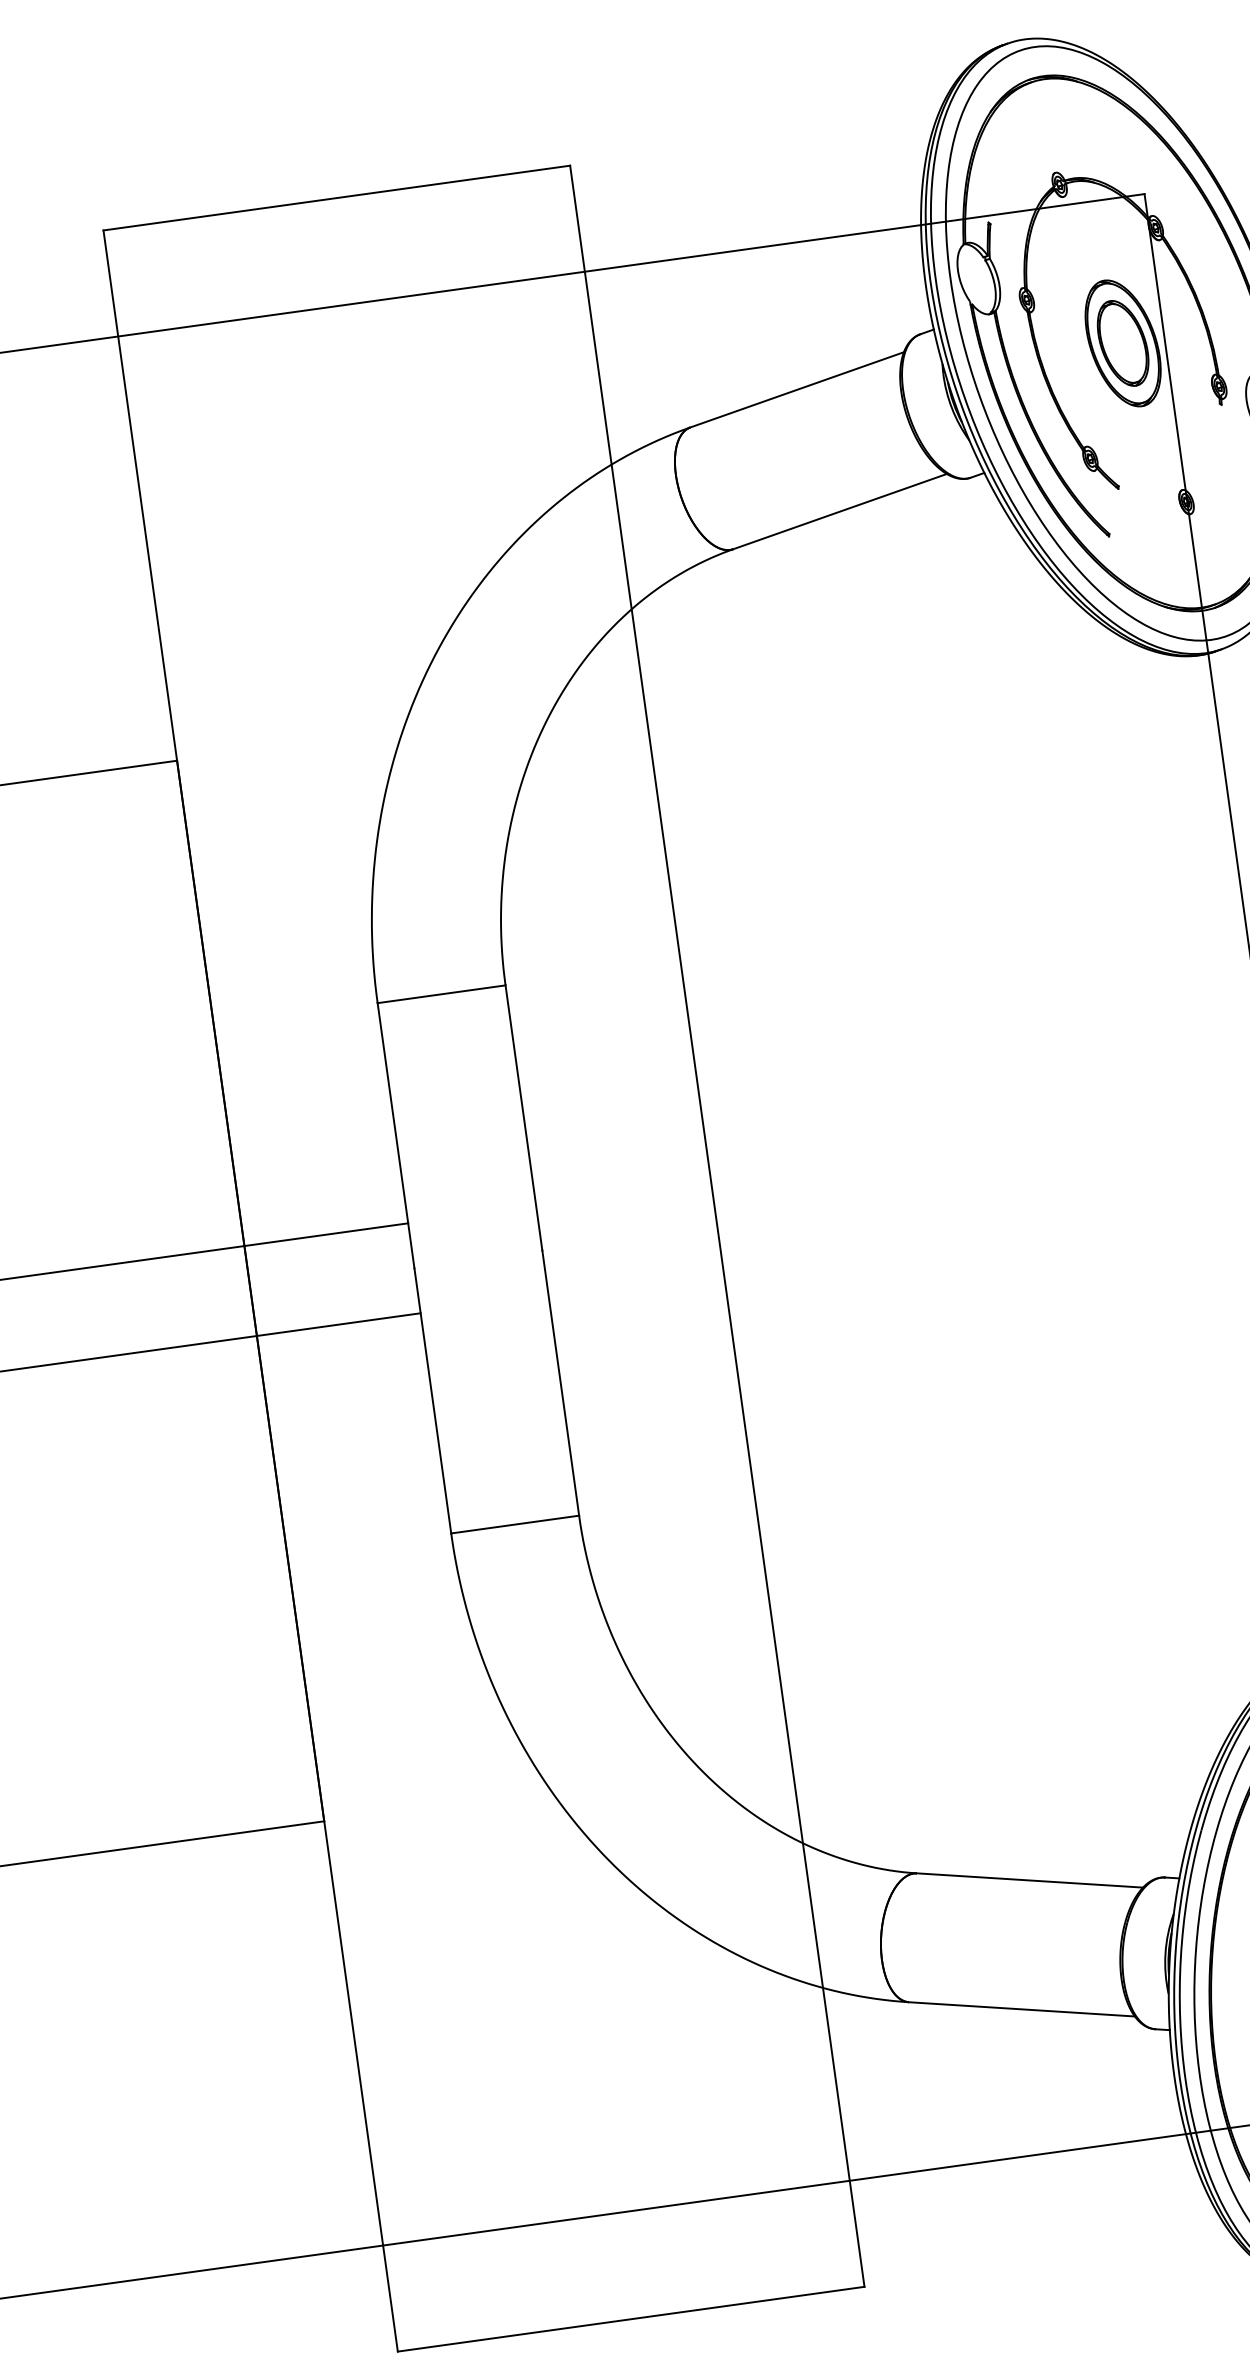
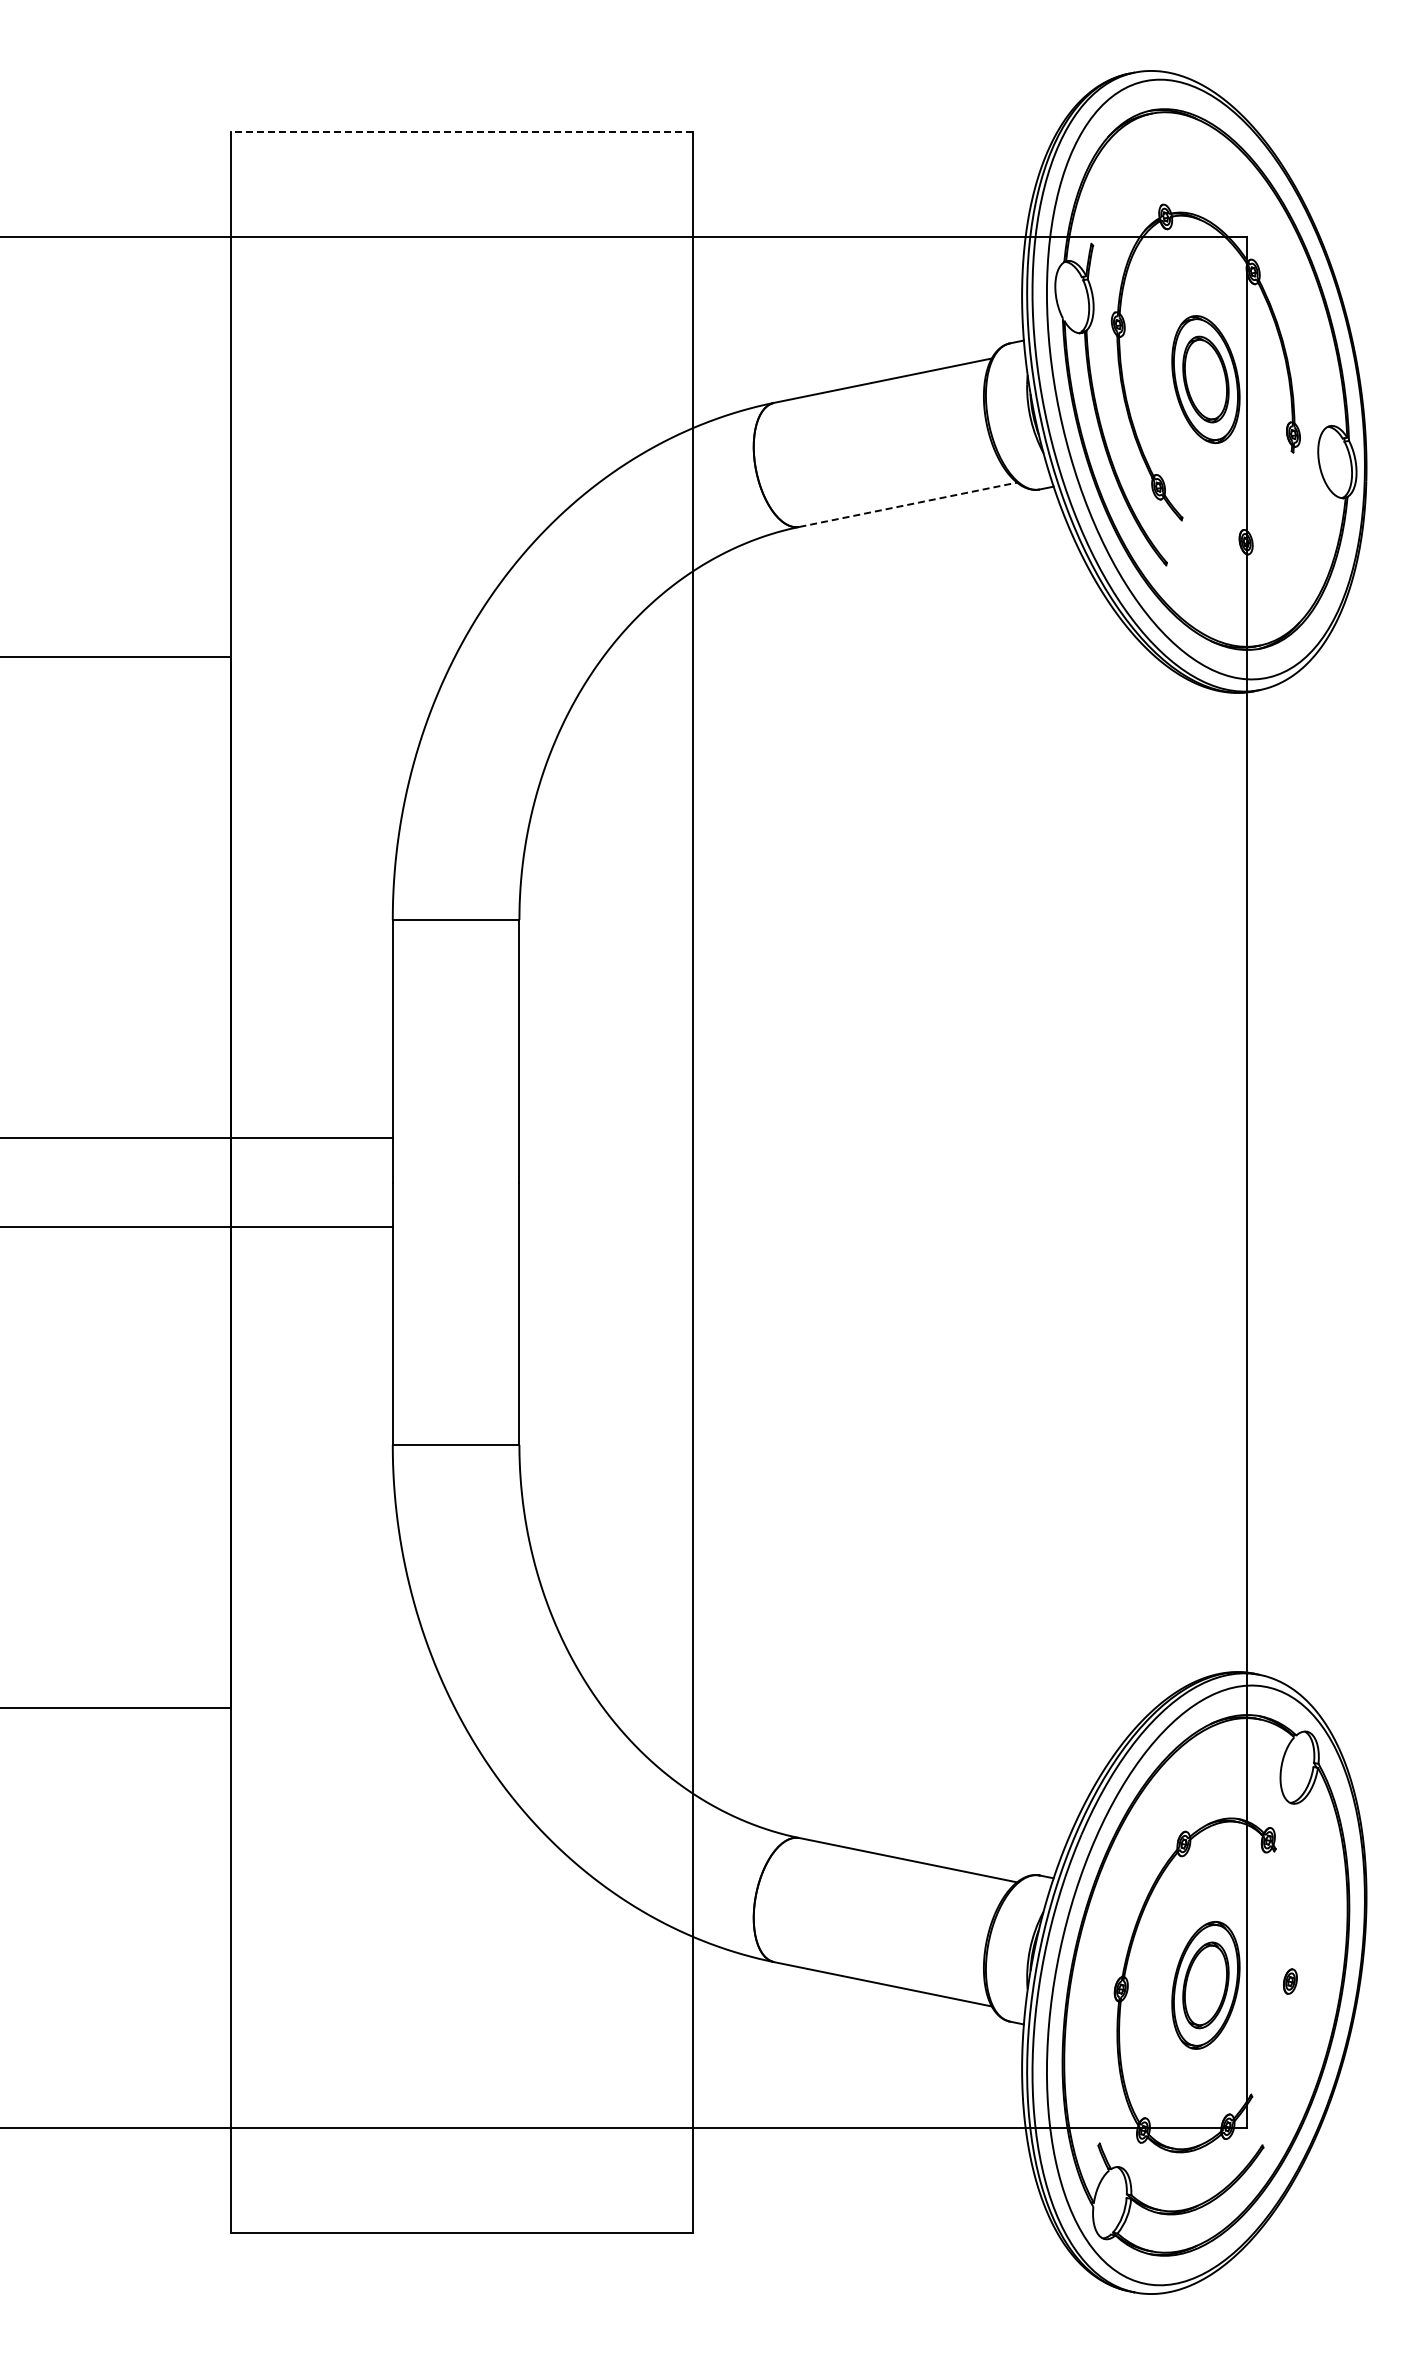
line: (336, 198) -> (461, 132), solid -> dashed
line: (840, 511) -> (908, 504), solid -> dashed

